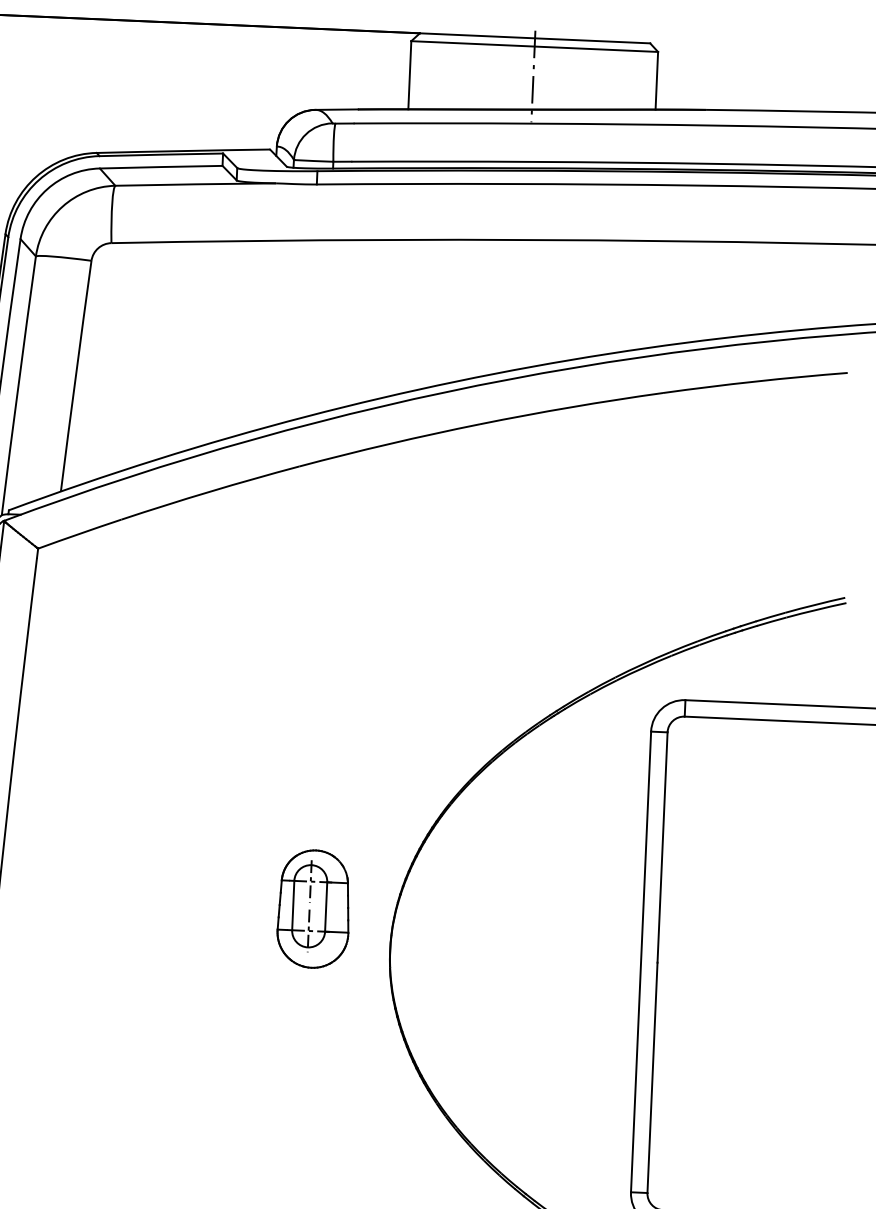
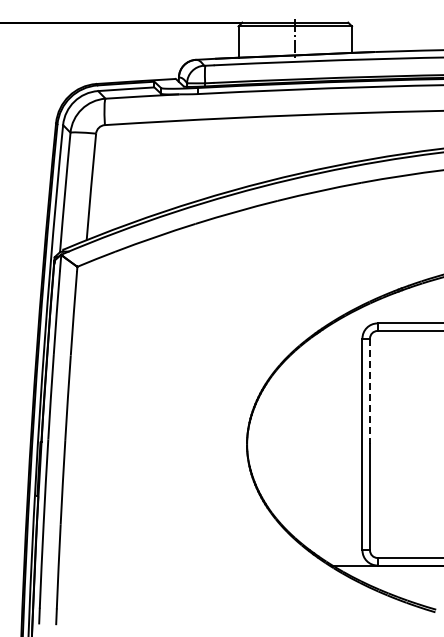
line: (663, 847) -> (370, 391), solid -> dashed
part: (314, 908) -> (211, 426), removed

